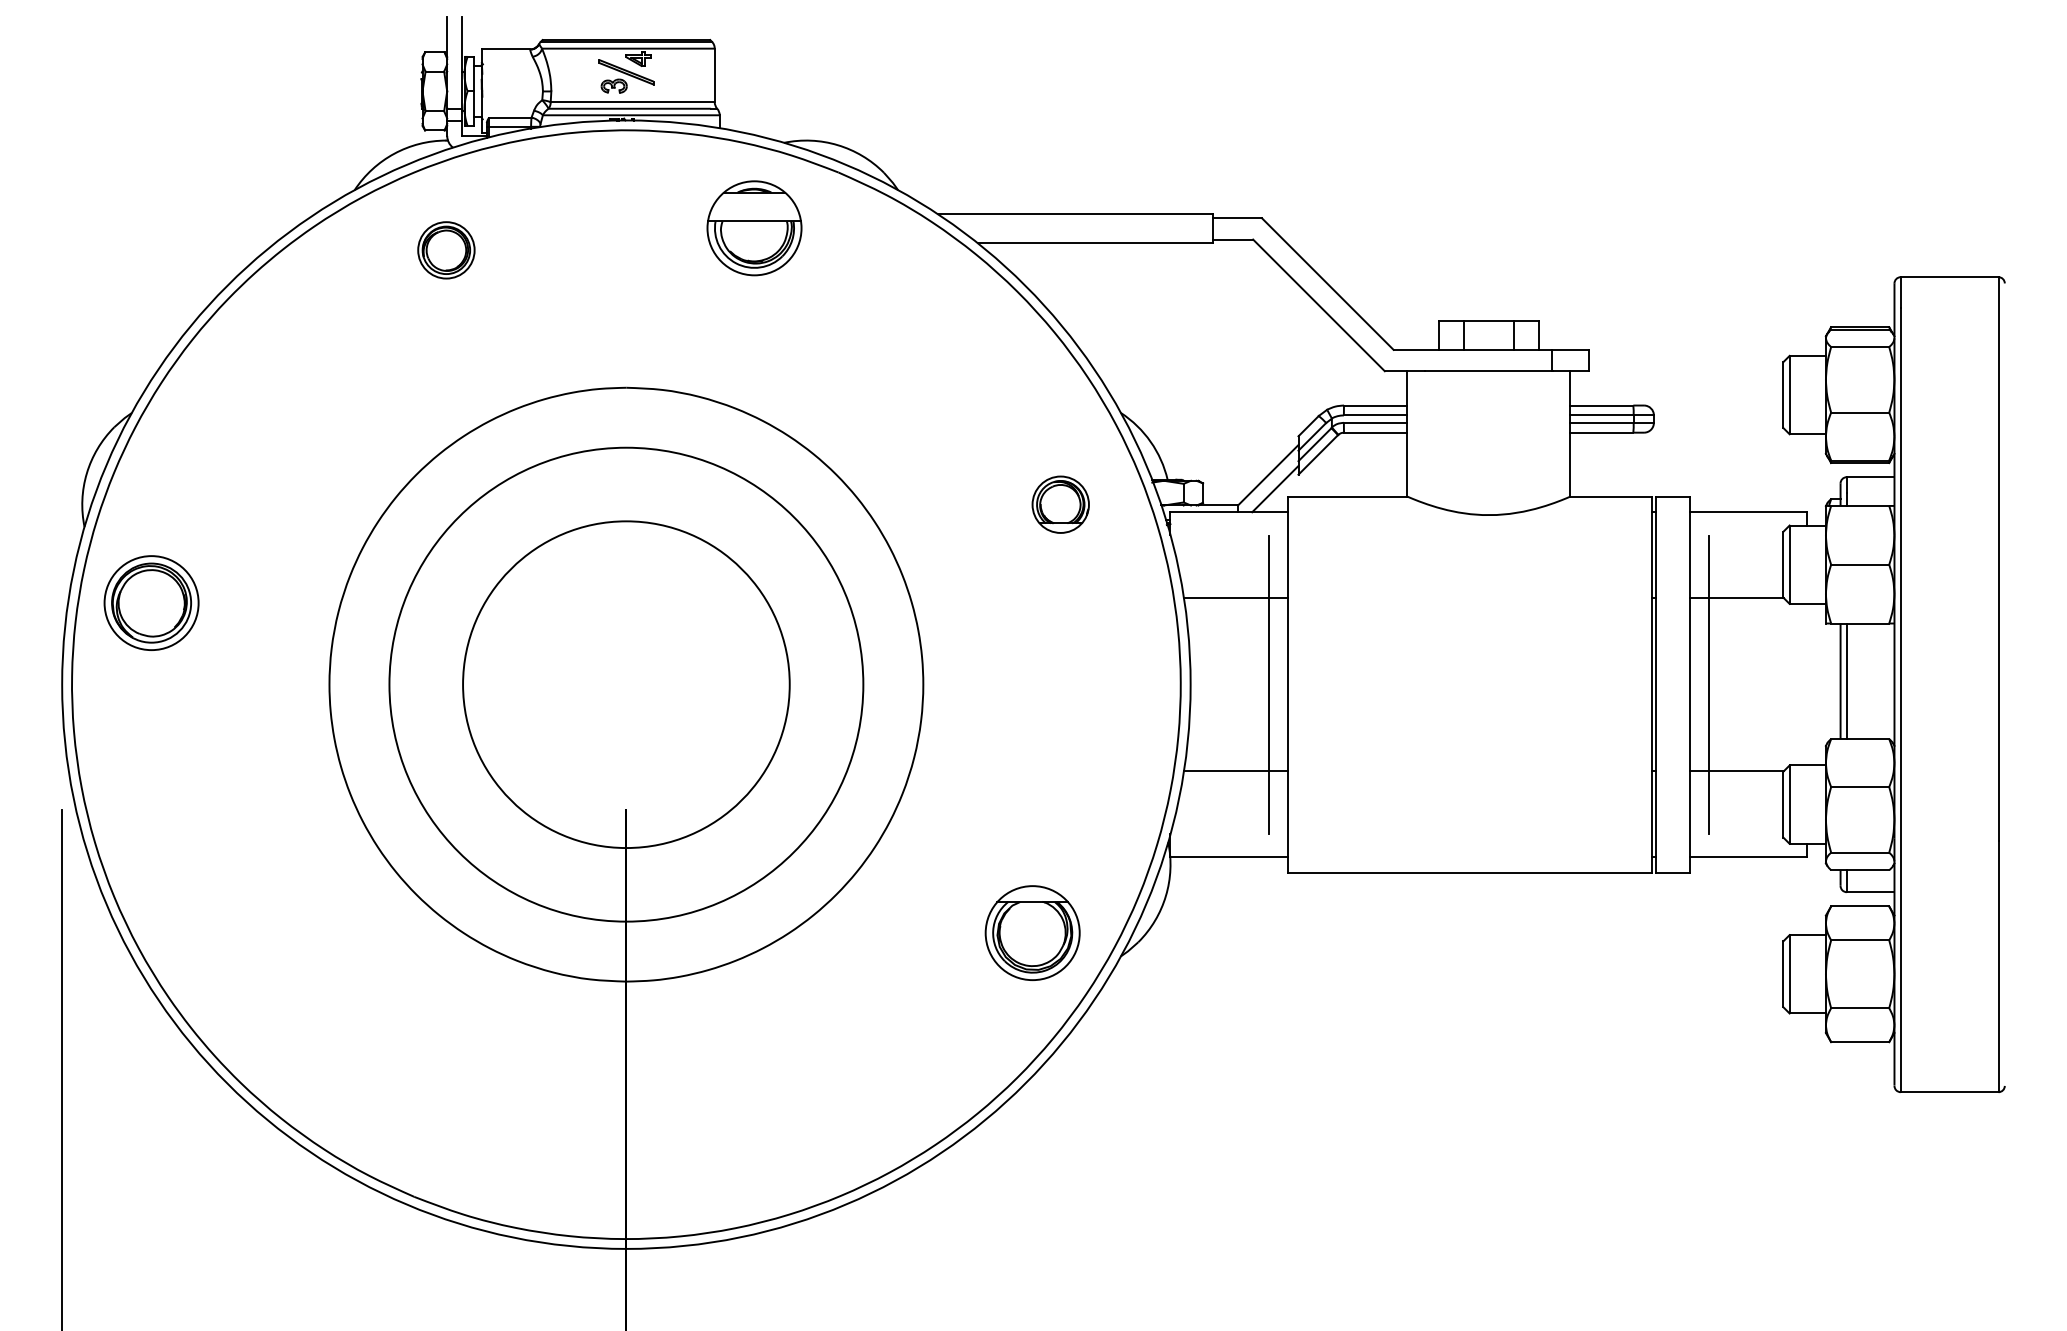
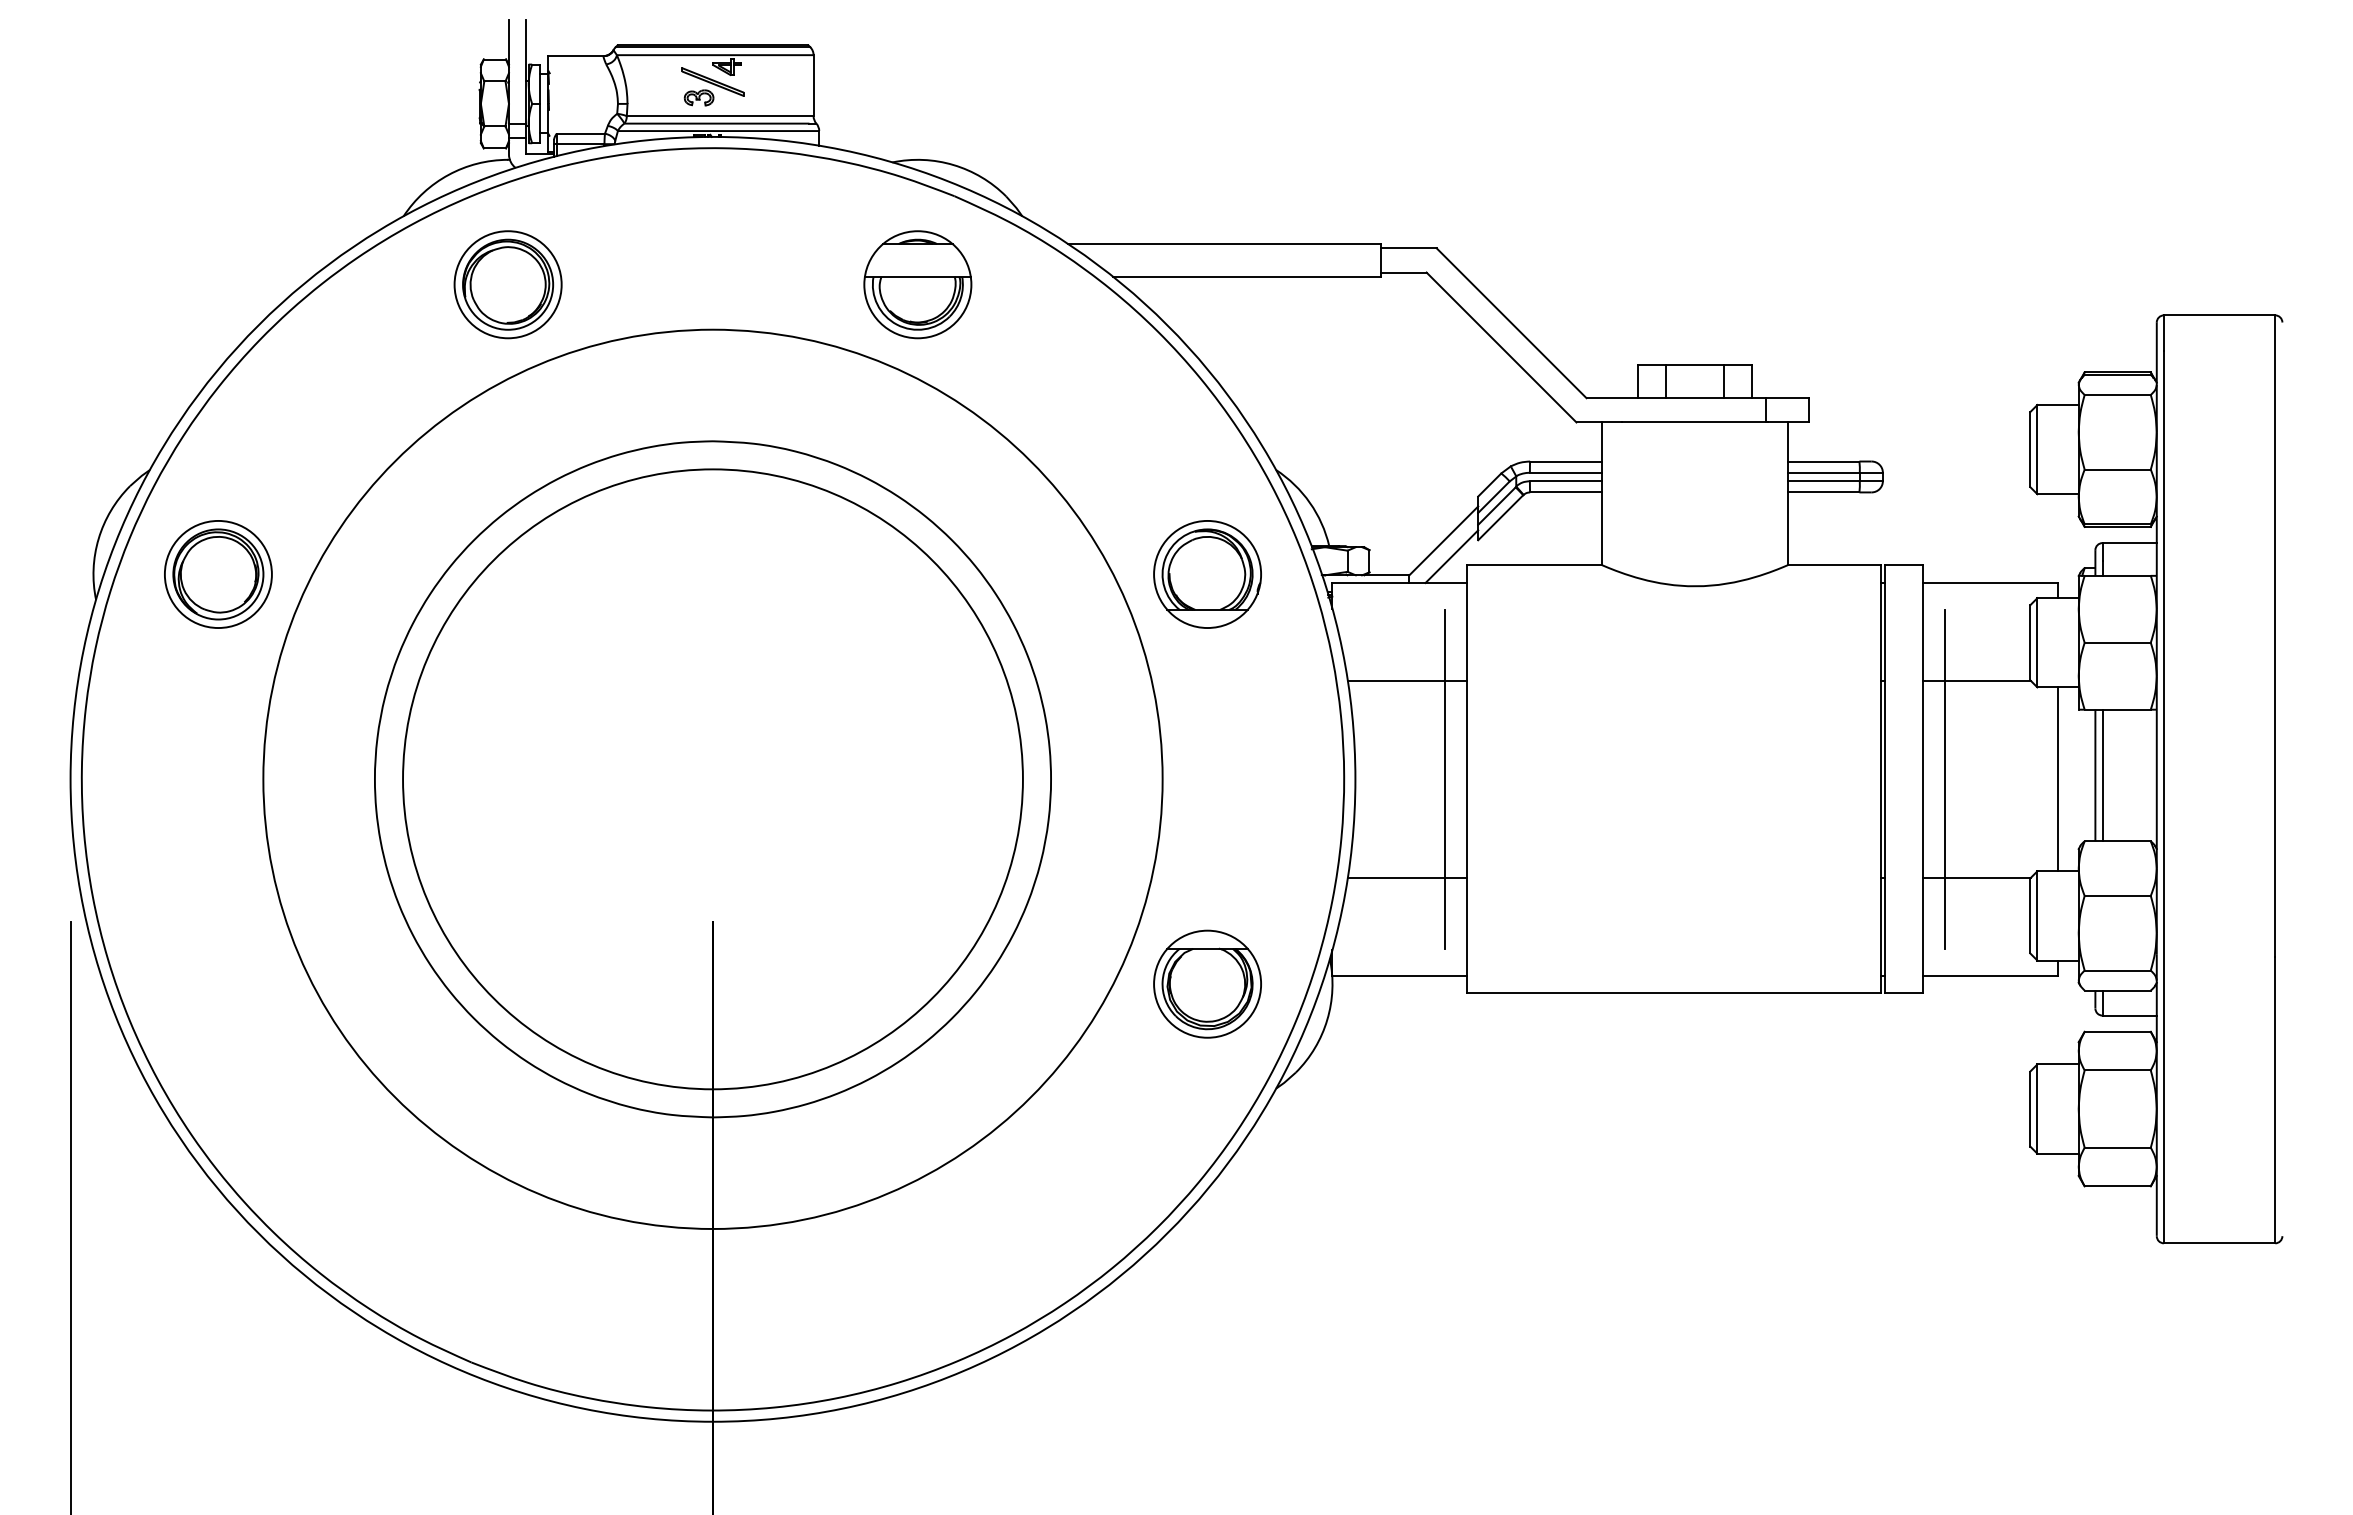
part: (754, 228) -> (917, 284), moved
part: (445, 250) -> (507, 284), size x1.67
part: (1060, 504) -> (1207, 574), size x1.67
part: (151, 603) -> (218, 574), moved
circle: (625, 683) -> (712, 778), size x1.67
circle: (625, 684) -> (712, 779), size x1.67
line: (1807, 684) -> (2057, 779), added
part: (1032, 932) -> (1207, 983), moved

